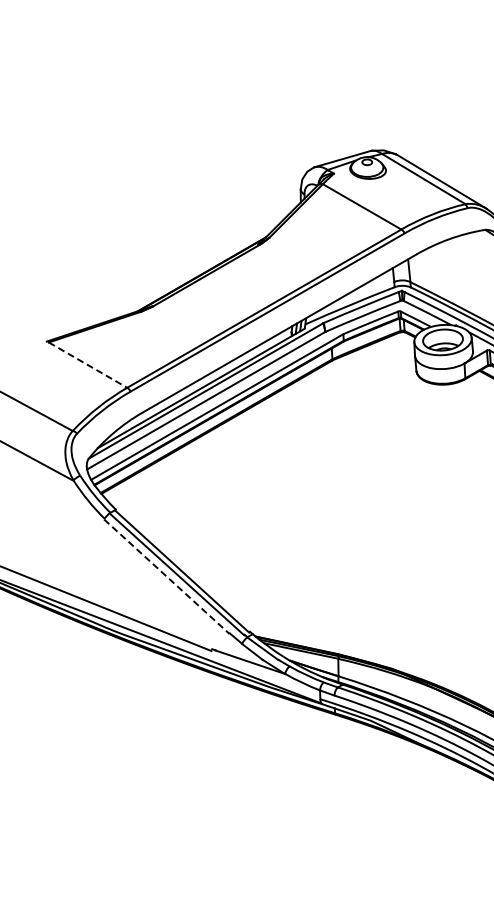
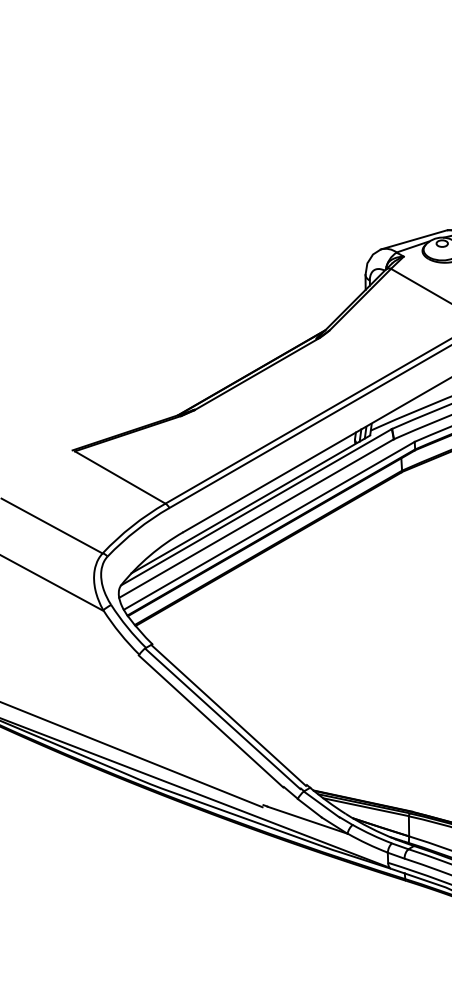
line: (88, 365) -> (120, 477), dashed -> solid
line: (166, 576) -> (210, 721), dashed -> solid

